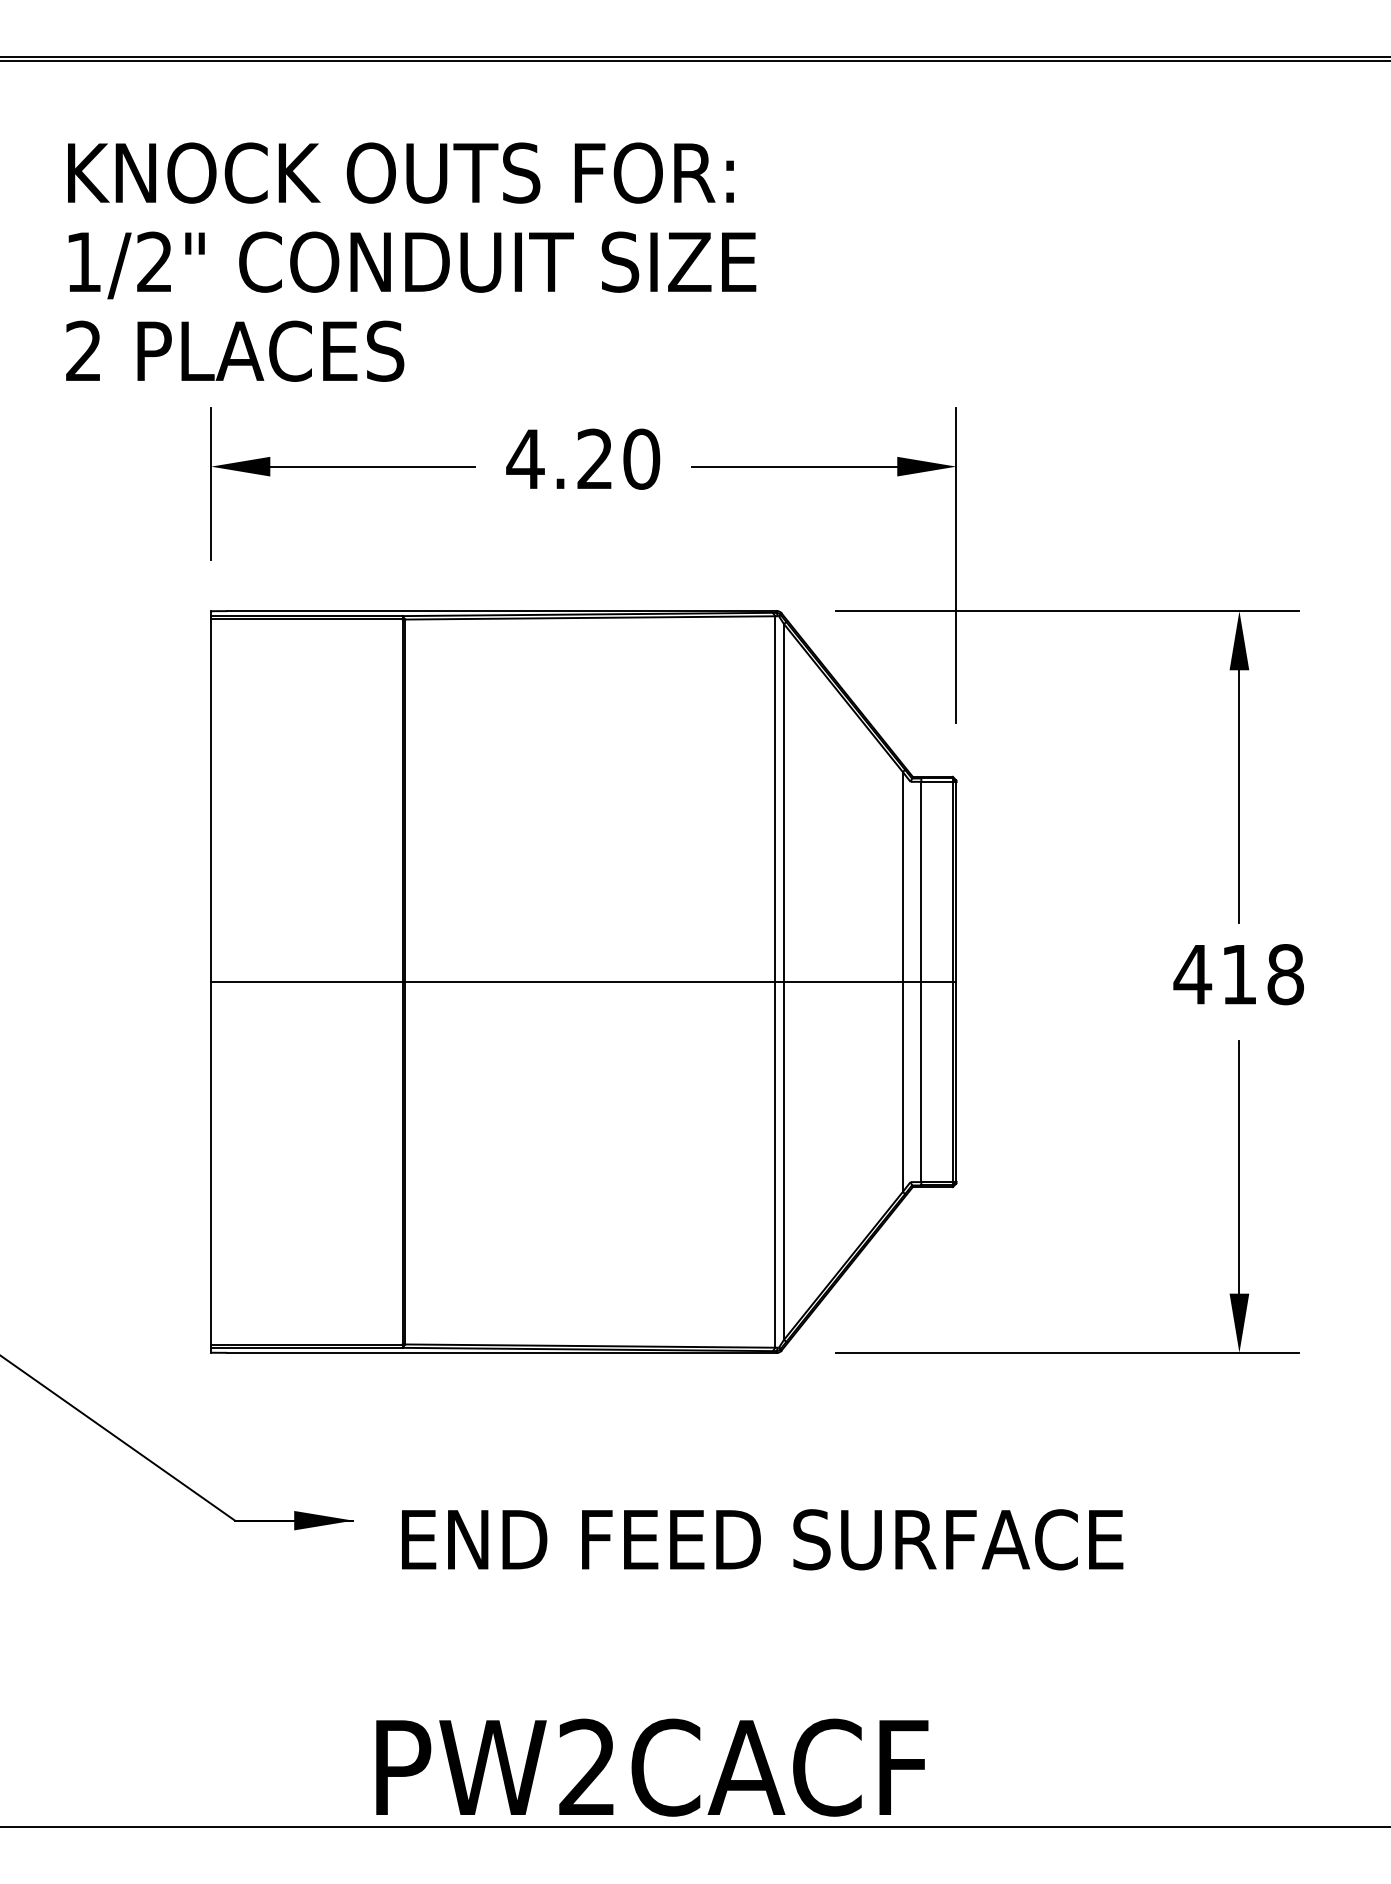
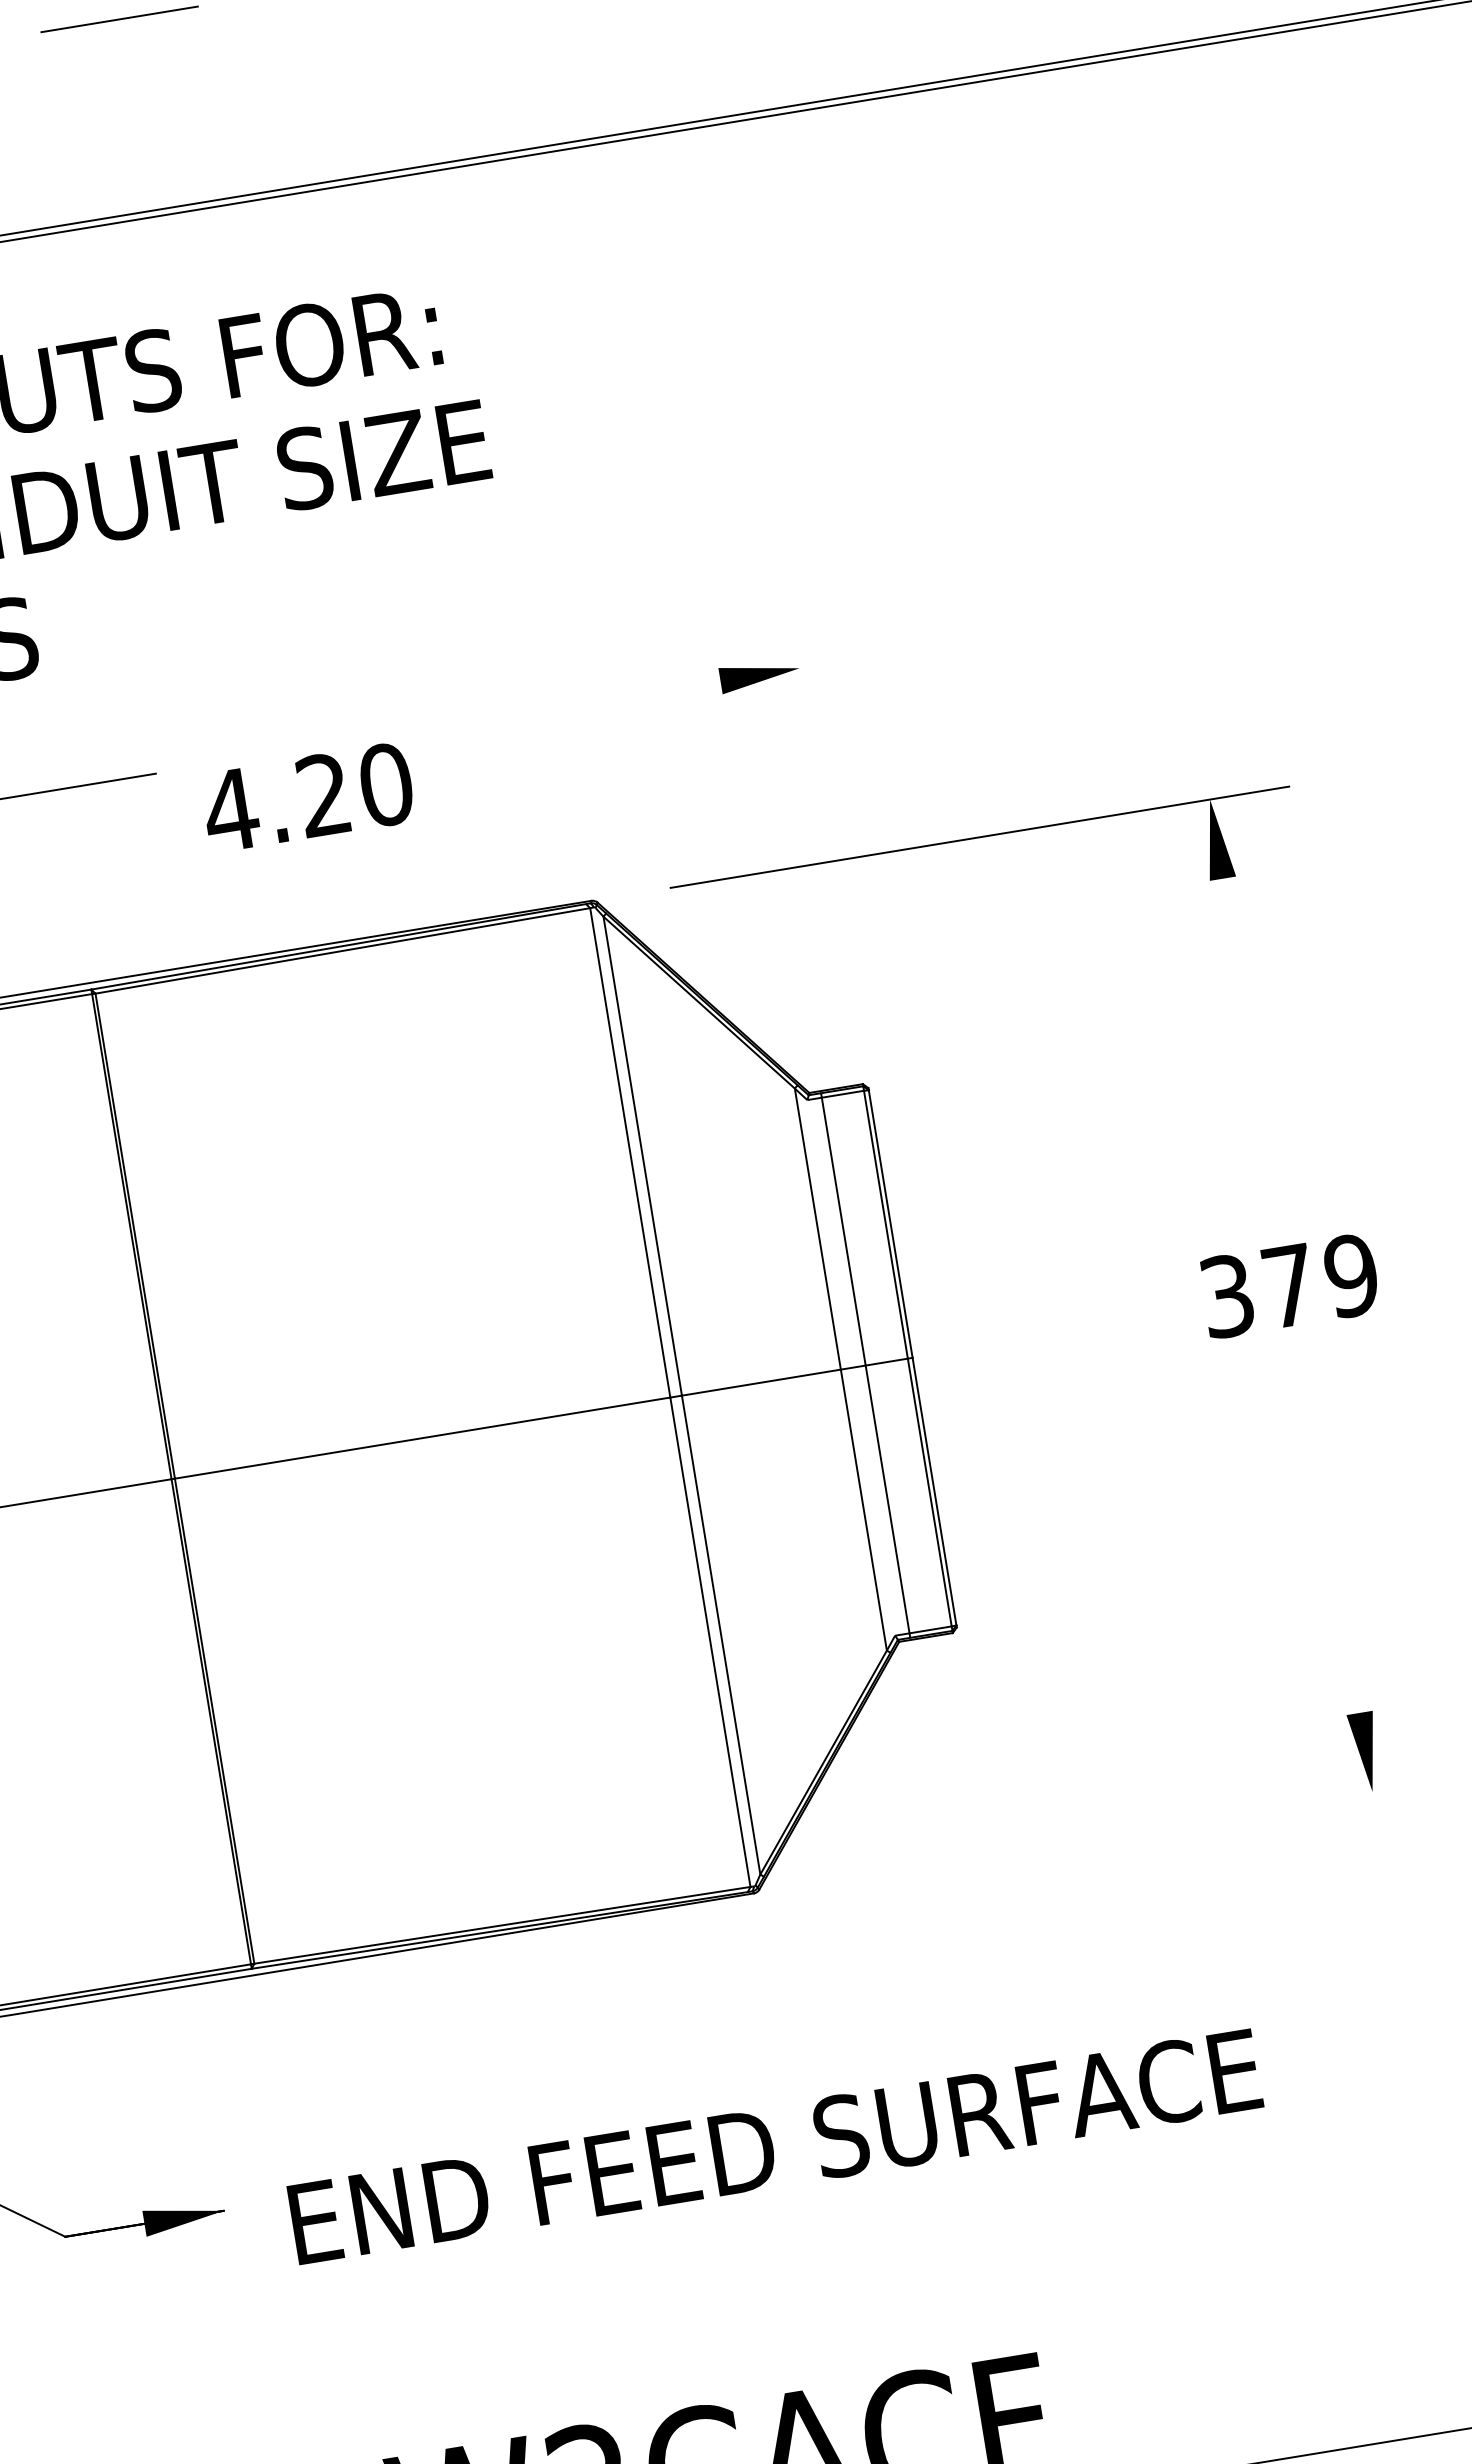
text: (583, 458) -> (308, 796), moved
line: (794, 466) -> (582, 703), removed
line: (956, 564) -> (821, 799), removed
line: (1239, 796) -> (1250, 1047), removed
text: (1238, 974) -> (1288, 1286), 418 -> 379
line: (1239, 1167) -> (1332, 1544), removed
line: (1067, 1352) -> (1142, 1829), removed

